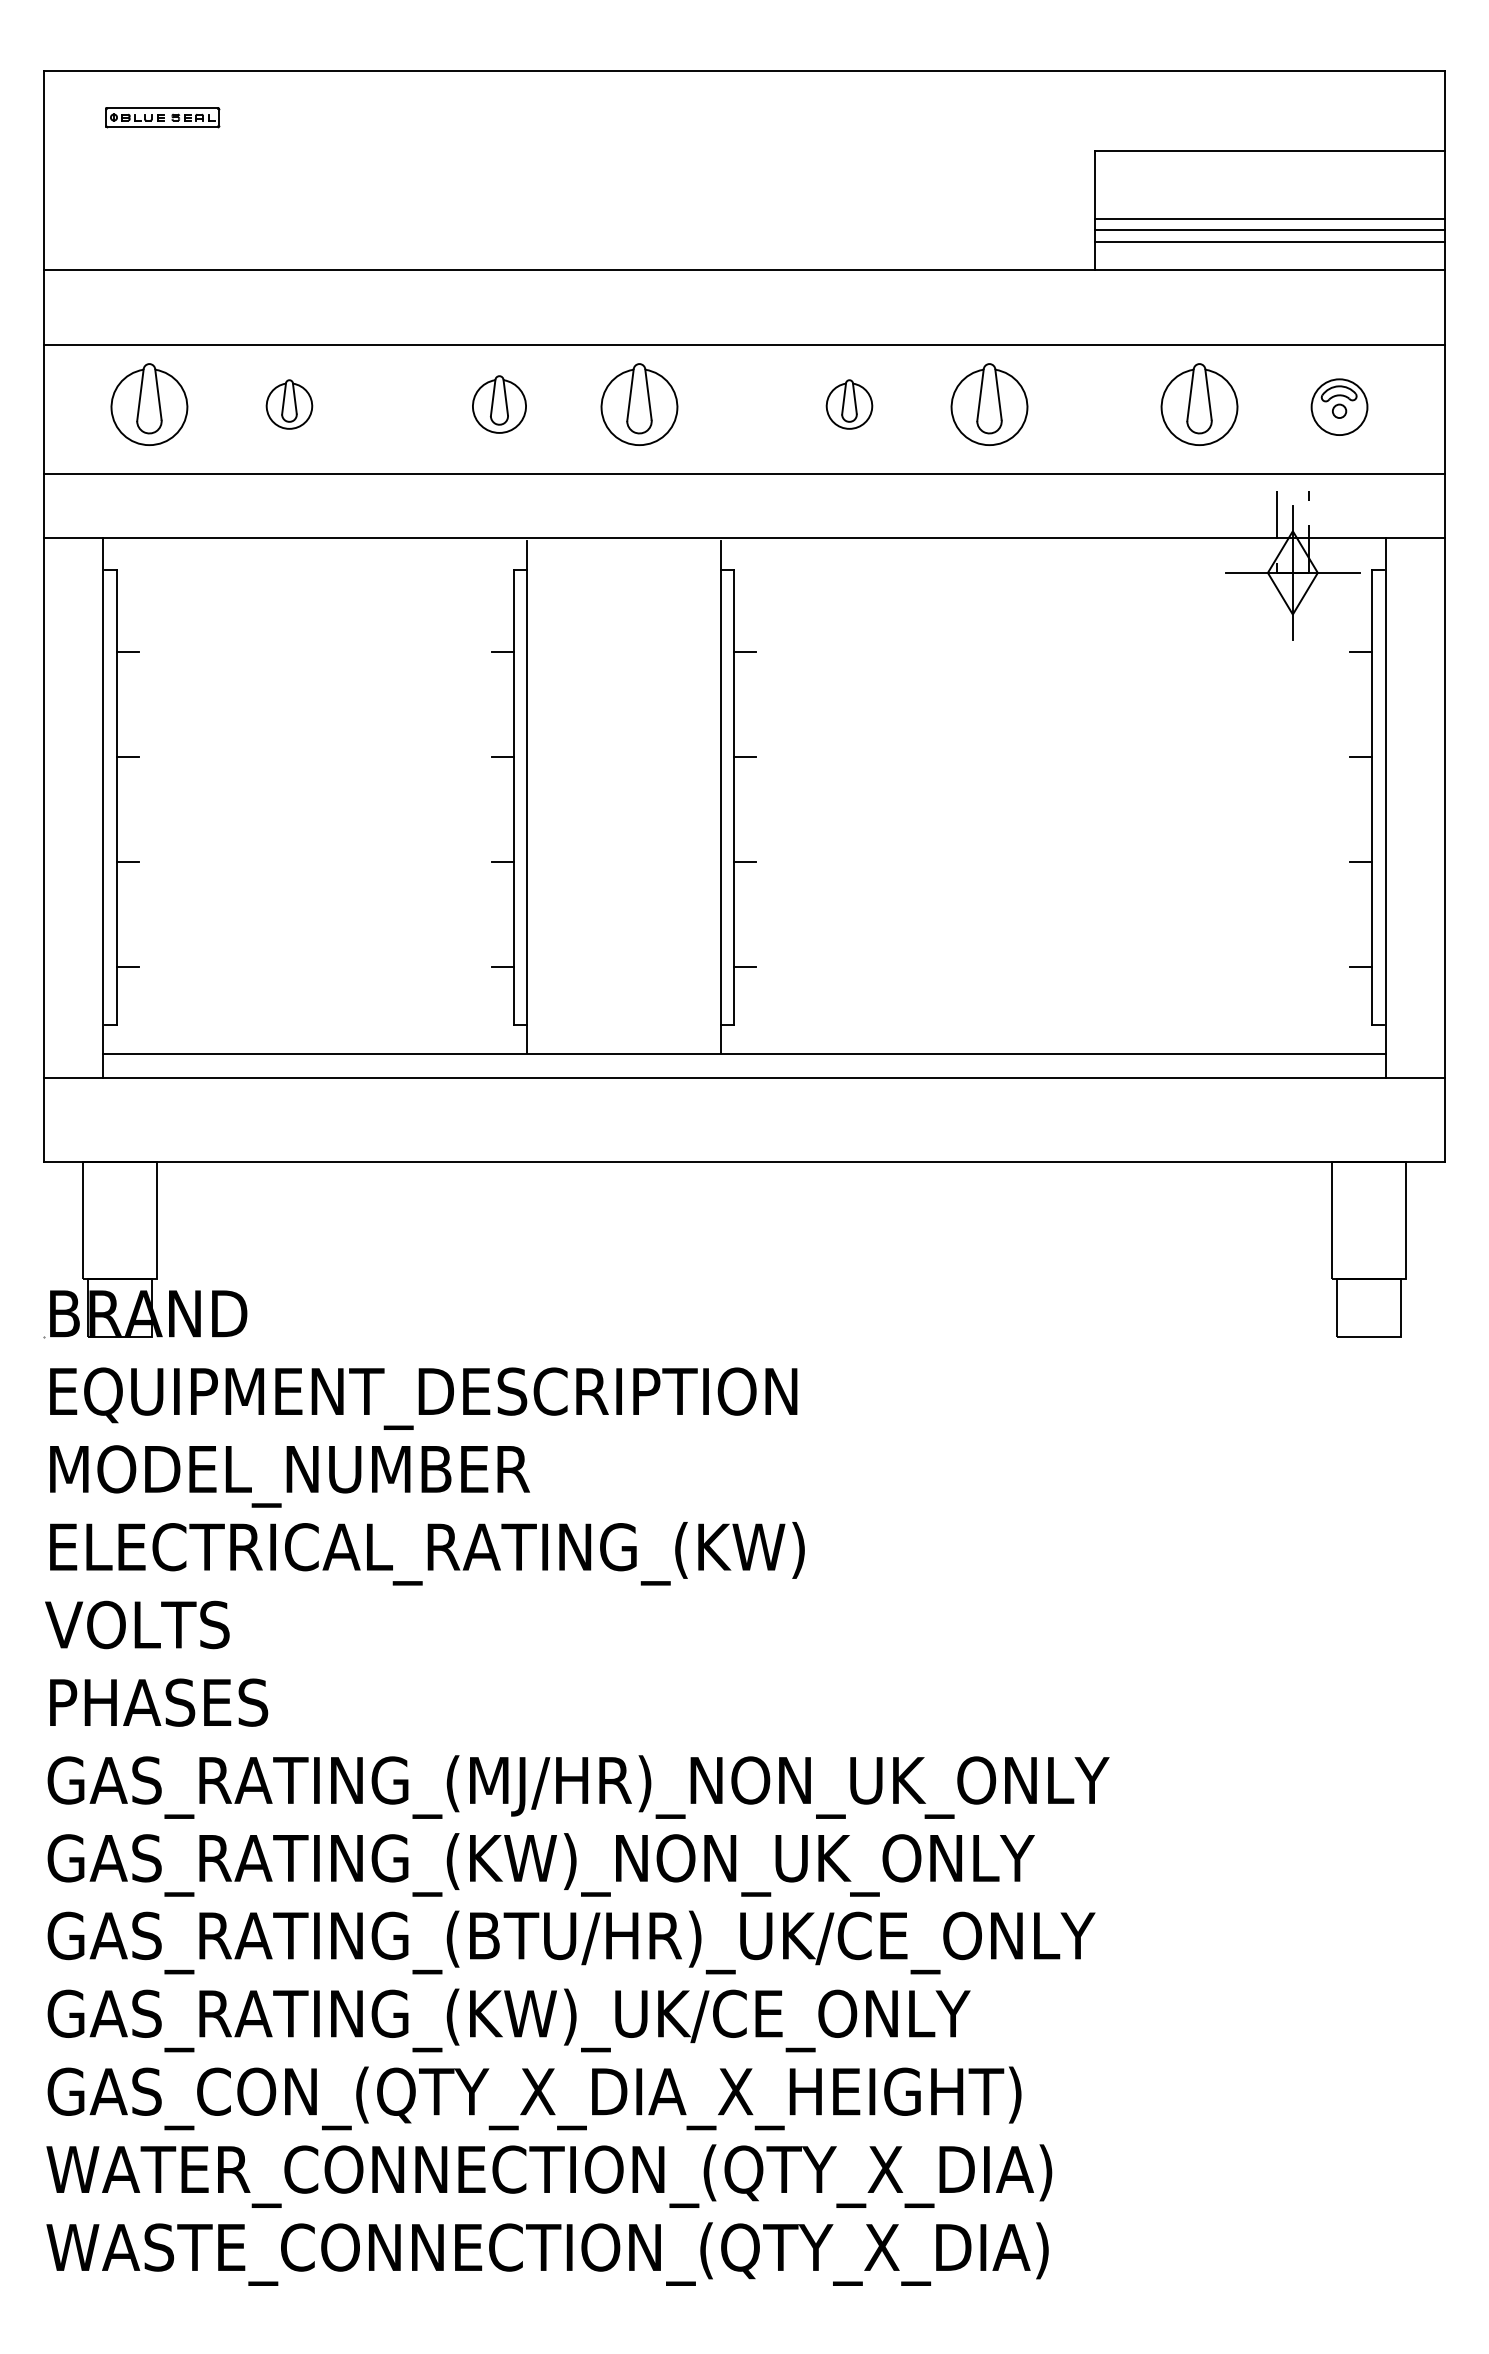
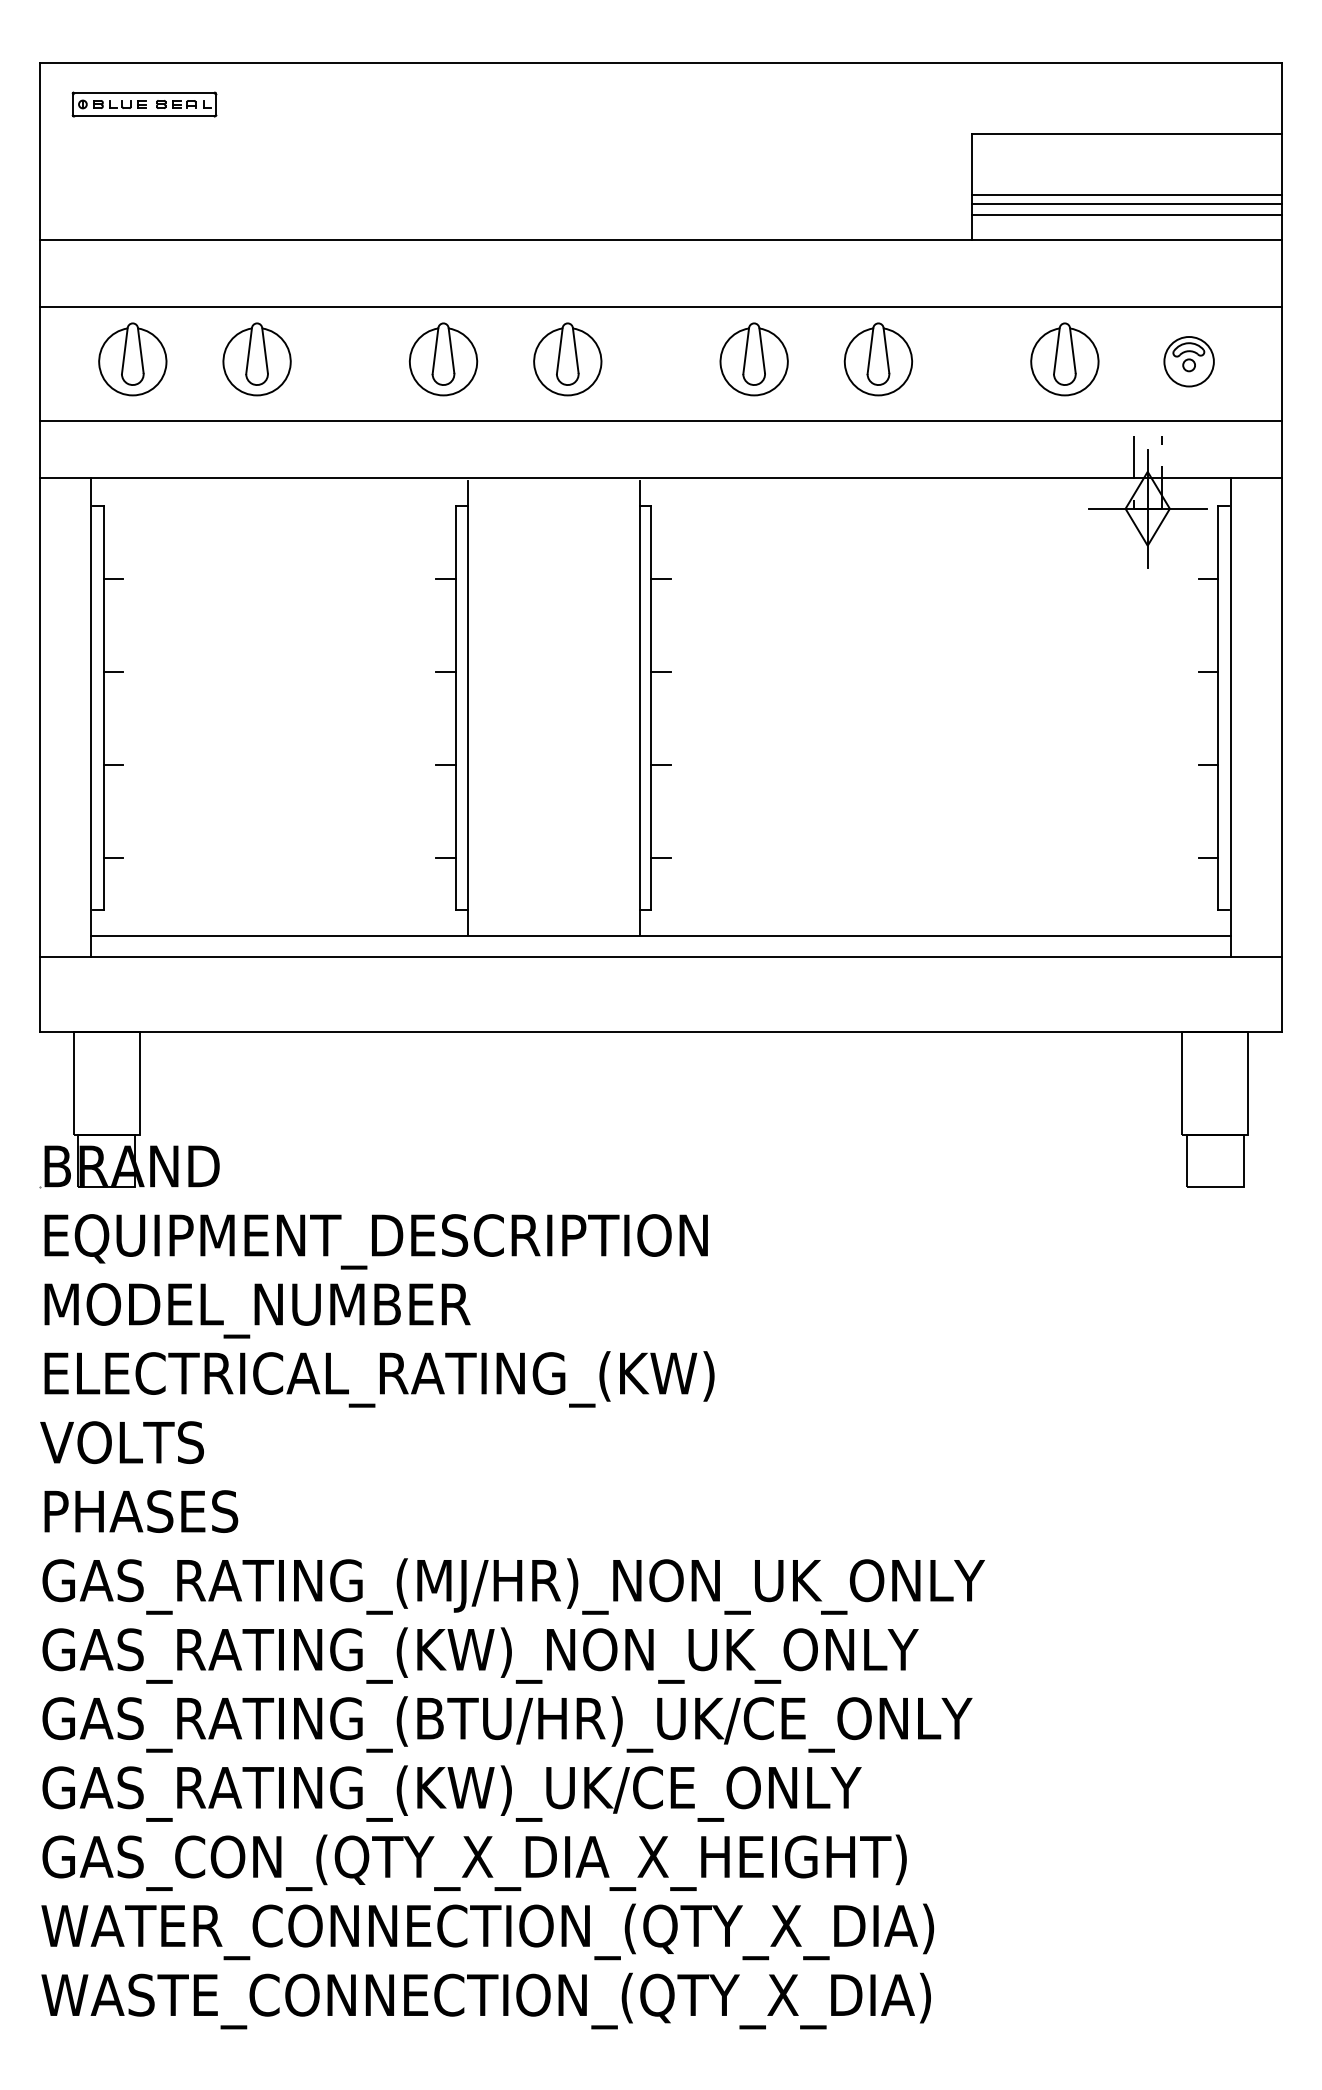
part: (162, 117) -> (144, 104), size x1.43
part: (289, 404) -> (257, 359), size x1.67
part: (499, 404) -> (443, 359), size x1.43
part: (849, 404) -> (754, 359), size x1.67

